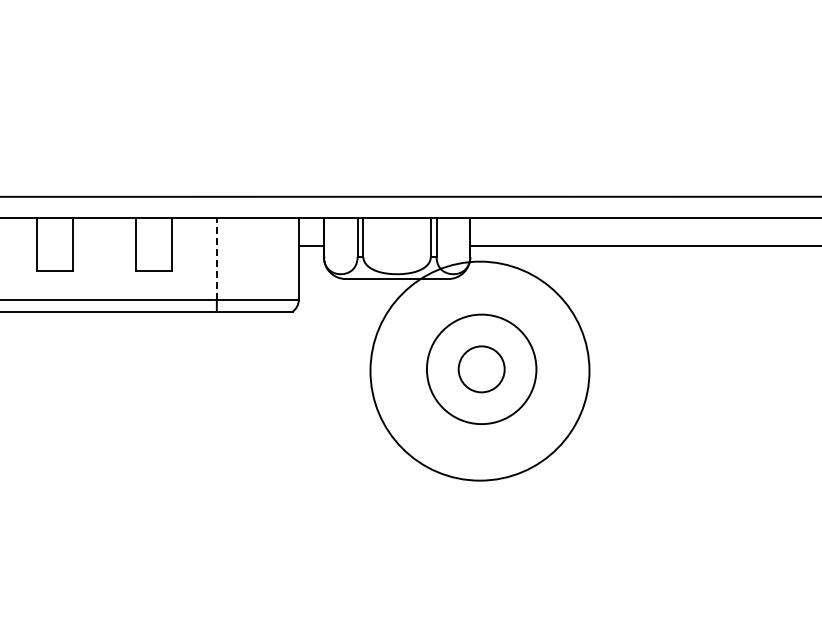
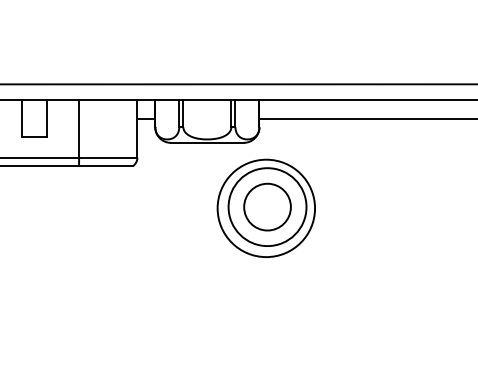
line: (216, 259) -> (78, 128), dashed -> solid
circle: (481, 369) -> (267, 207), size x1.43
circle: (479, 370) -> (265, 207), size x0.62

